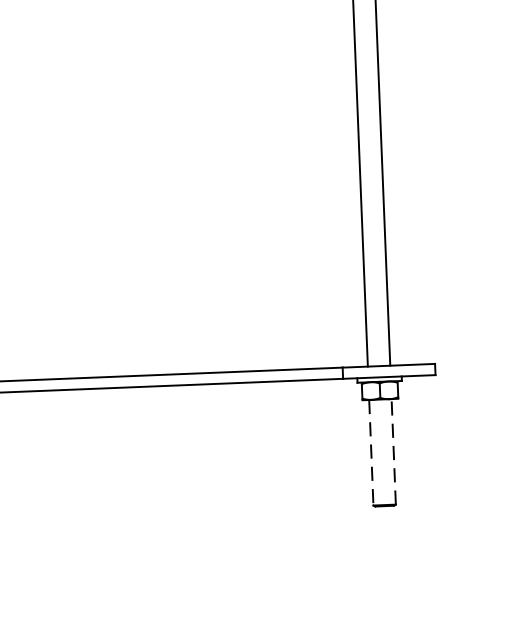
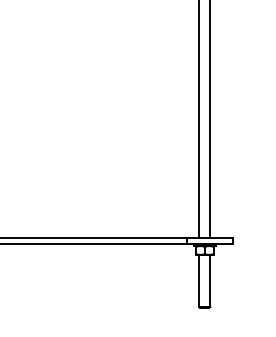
line: (393, 450) -> (210, 280), dashed -> solid
line: (371, 453) -> (199, 281), dashed -> solid

